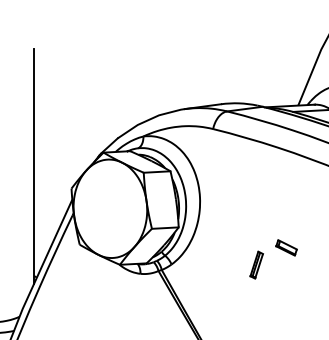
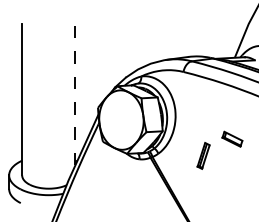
line: (34, 166) -> (75, 94), solid -> dashed
part: (272, 259) -> (219, 150), size x1.6

